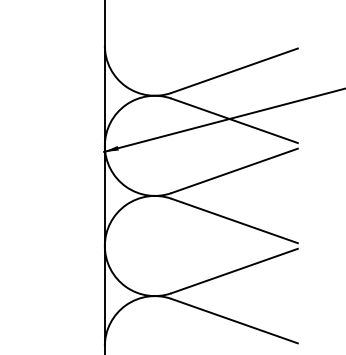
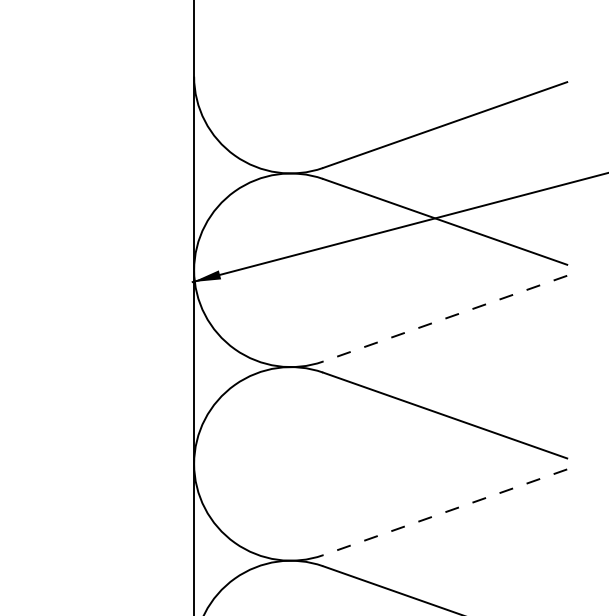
line: (234, 170) -> (444, 317), solid -> dashed
line: (234, 271) -> (444, 513), solid -> dashed

